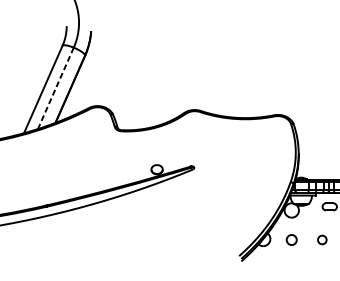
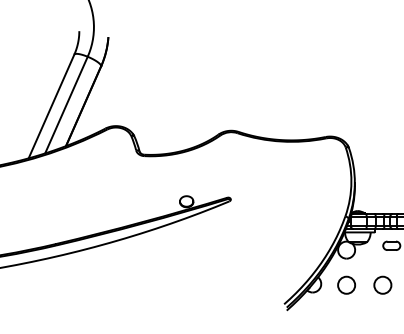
line: (55, 88) -> (66, 105), dashed -> solid
circle: (291, 239) -> (346, 284), size x1.43
circle: (321, 239) -> (382, 284), size x1.67

